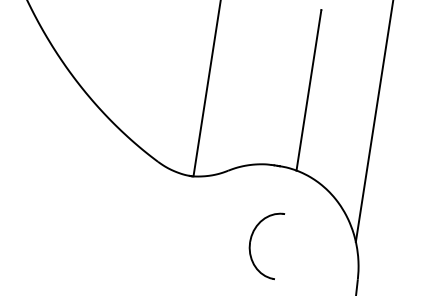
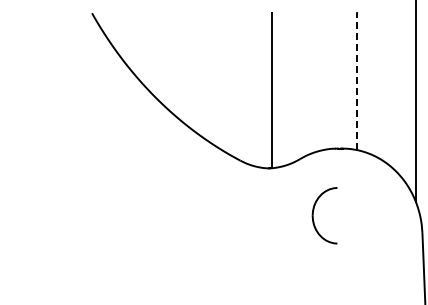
line: (309, 90) -> (357, 81), solid -> dashed
part: (251, 241) -> (313, 215), moved

